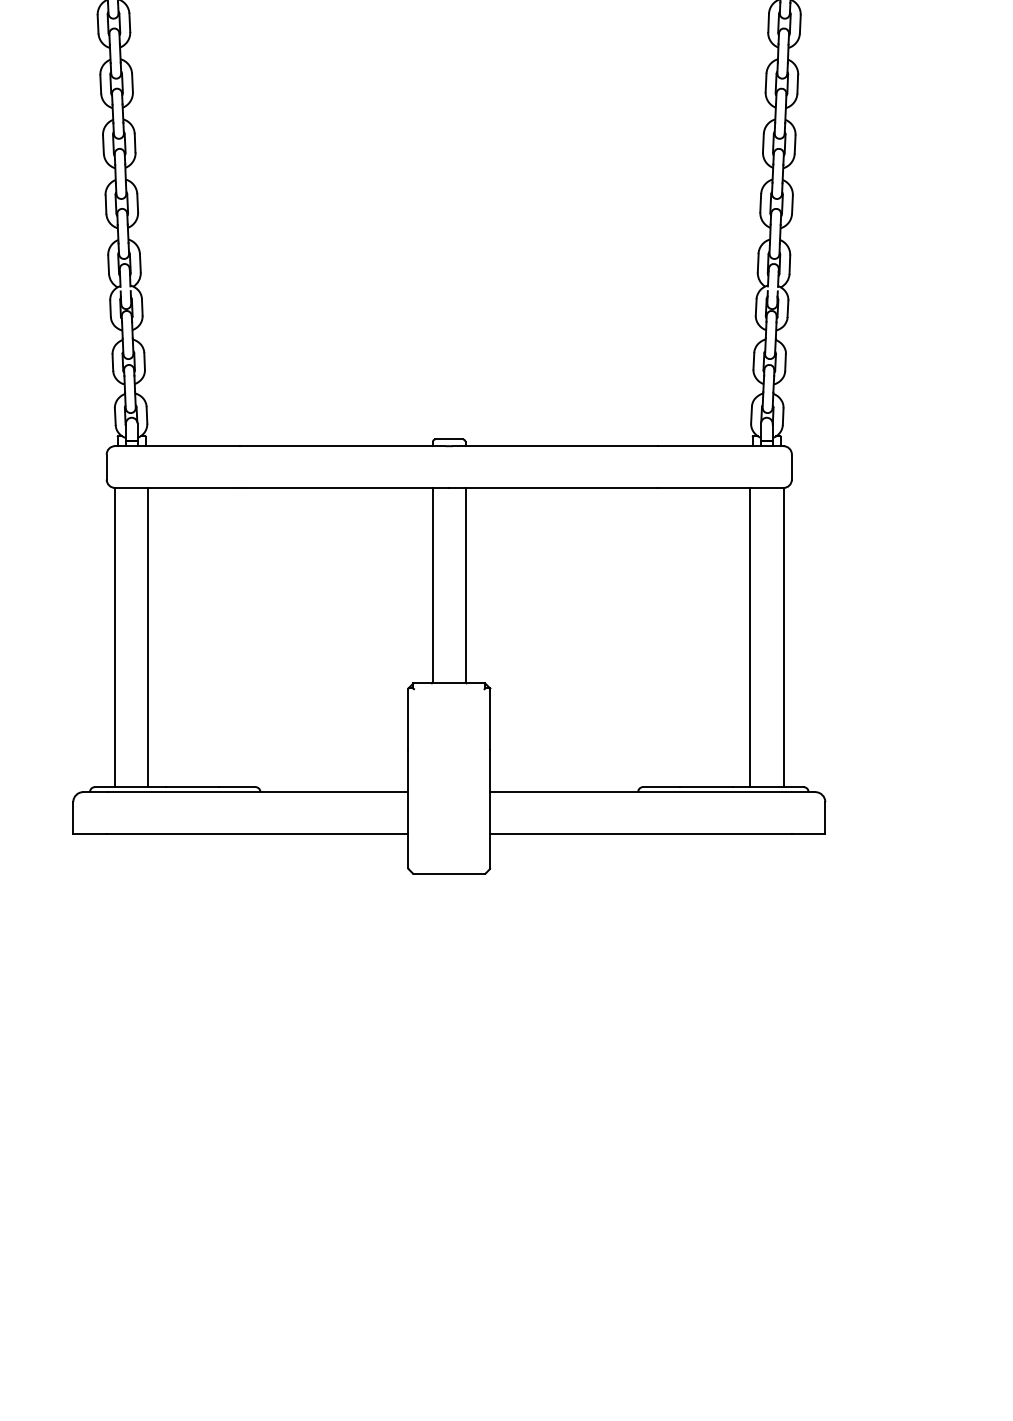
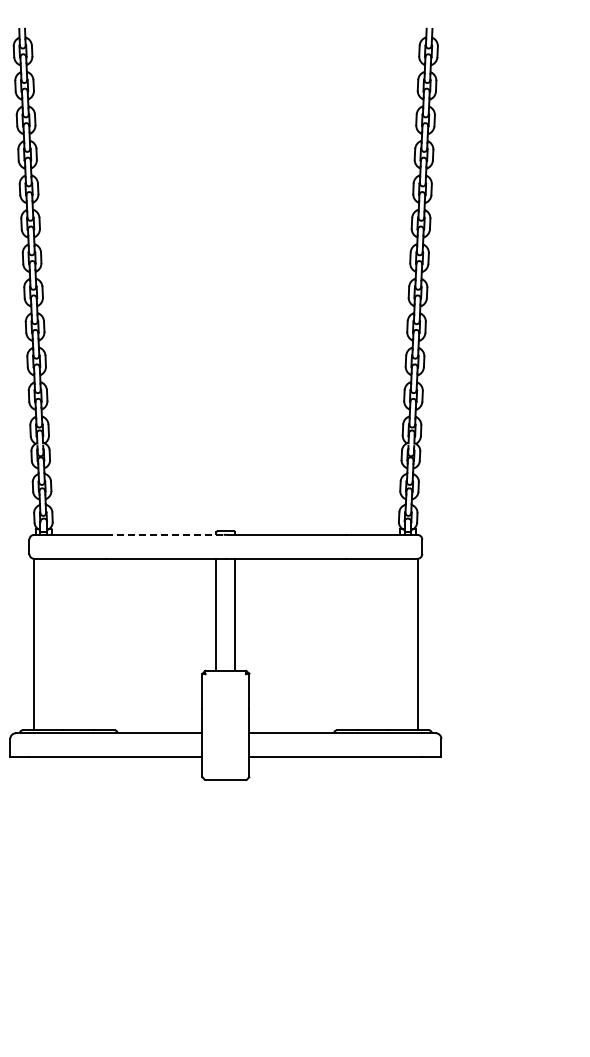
line: (342, 445) -> (164, 534), solid -> dashed
line: (148, 637) -> (53, 644), removed
line: (750, 637) -> (398, 644), removed

